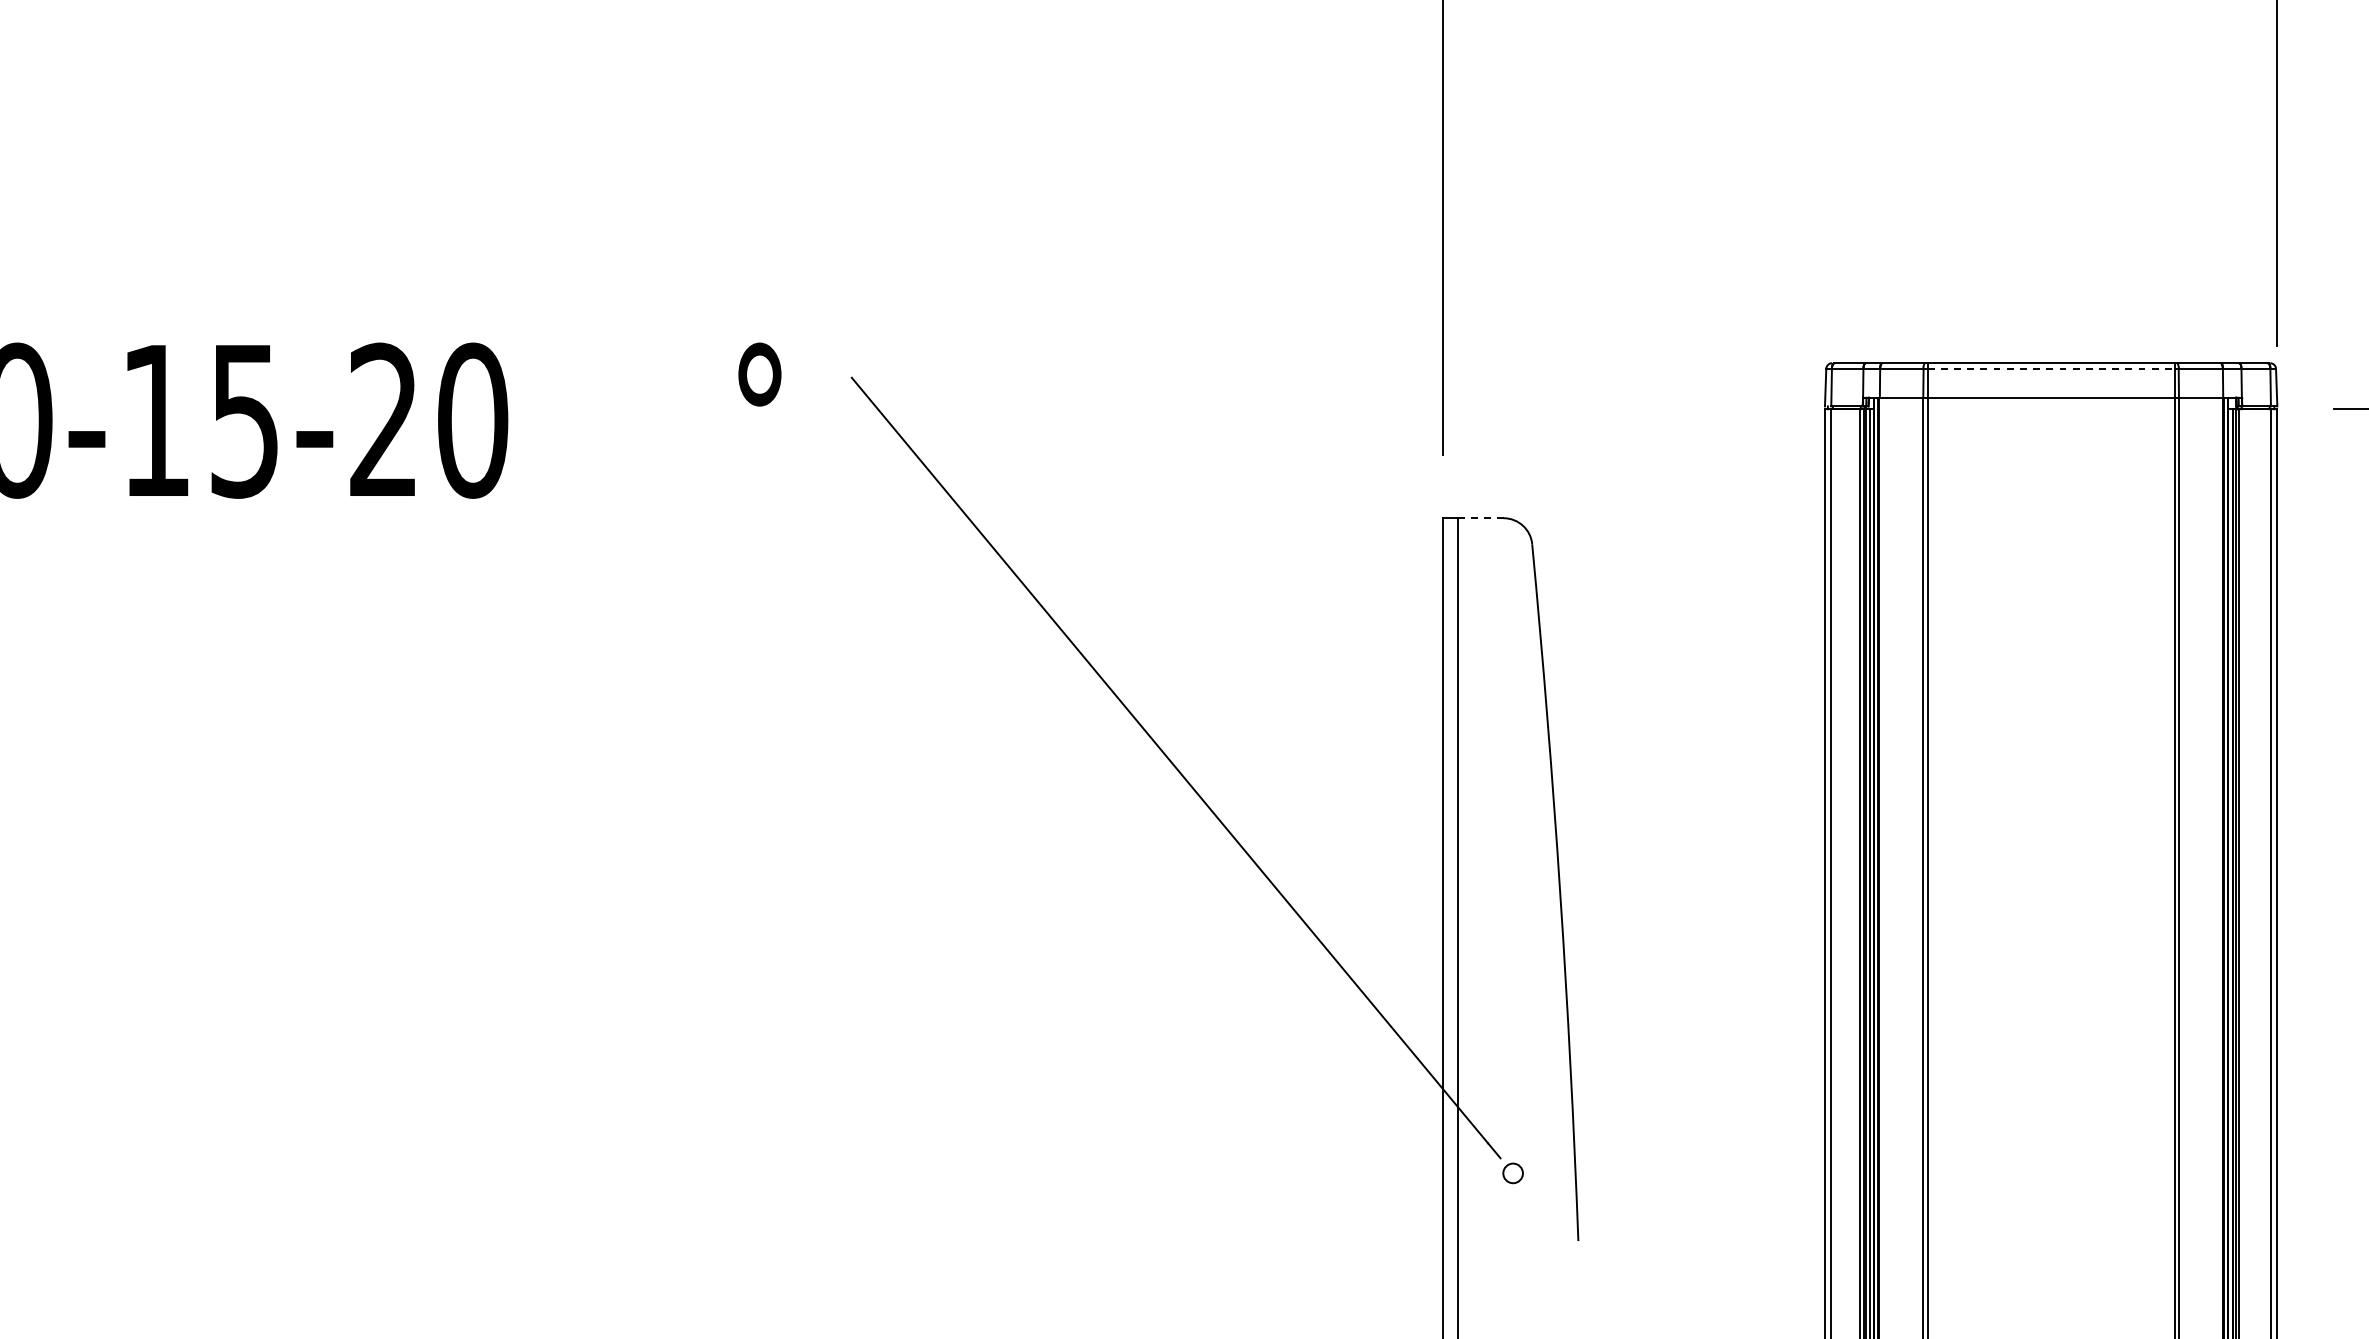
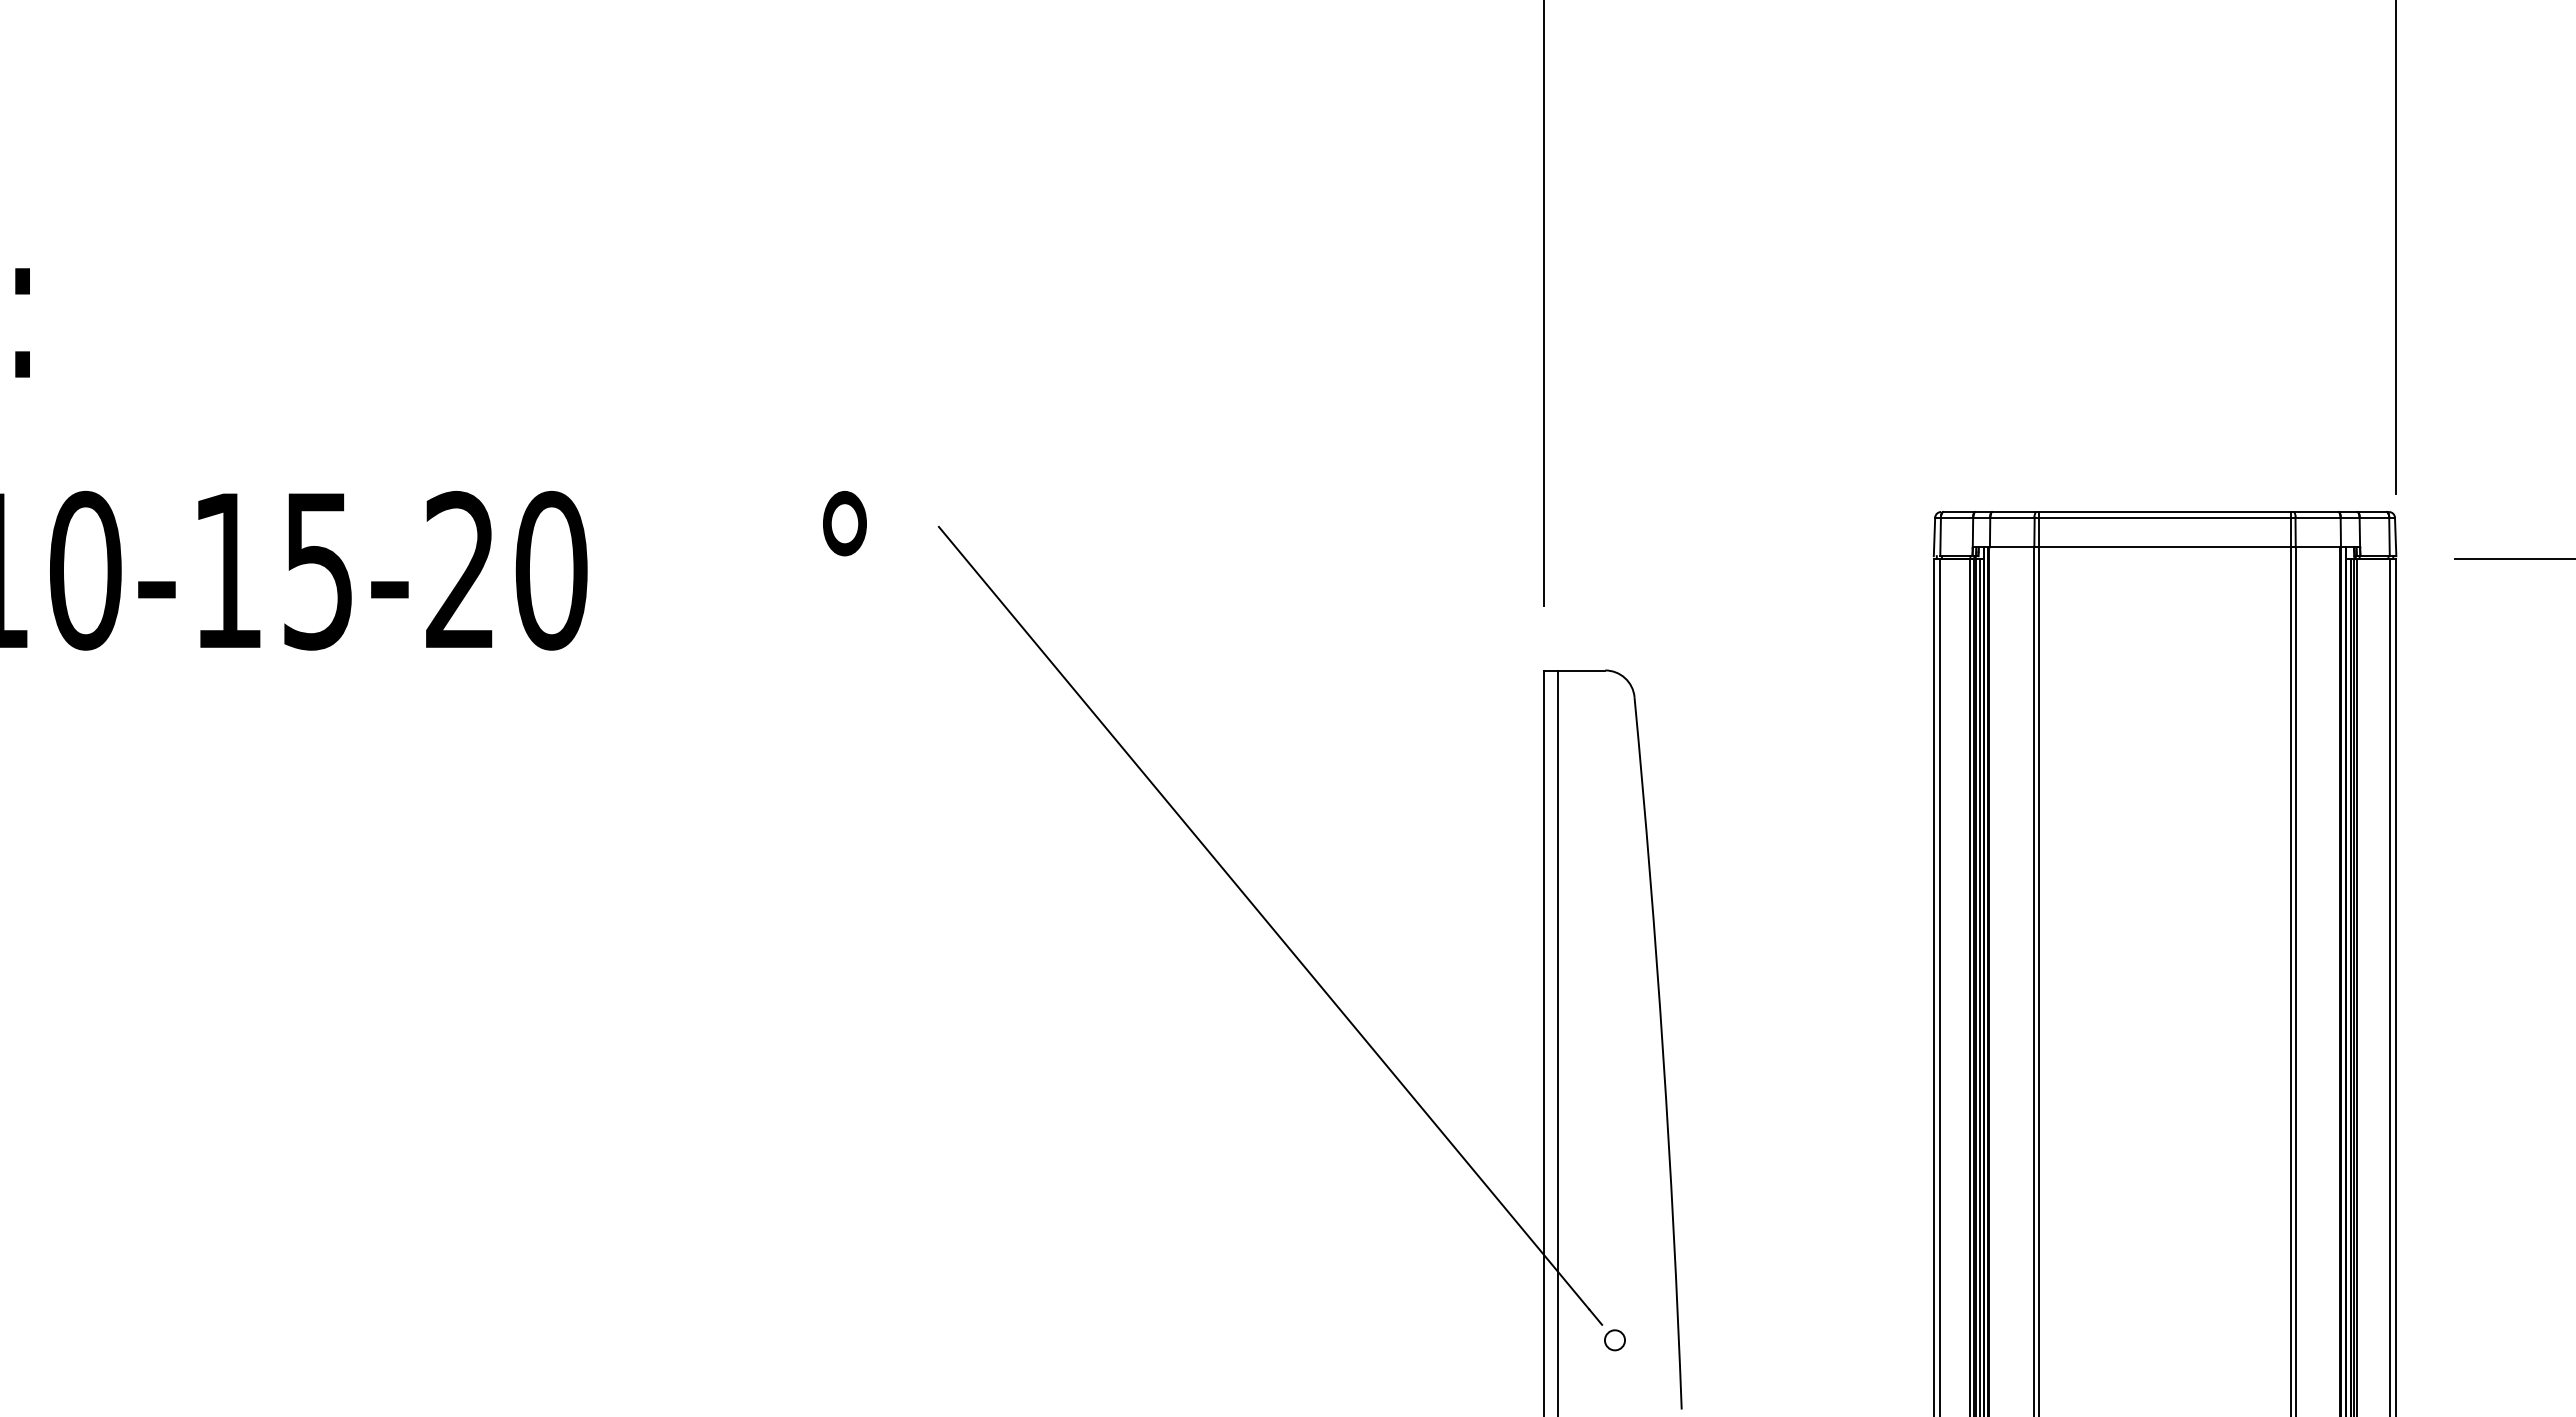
line: (2051, 368) -> (2165, 517), dashed -> solid
line: (1481, 518) -> (1582, 670), dashed -> solid

